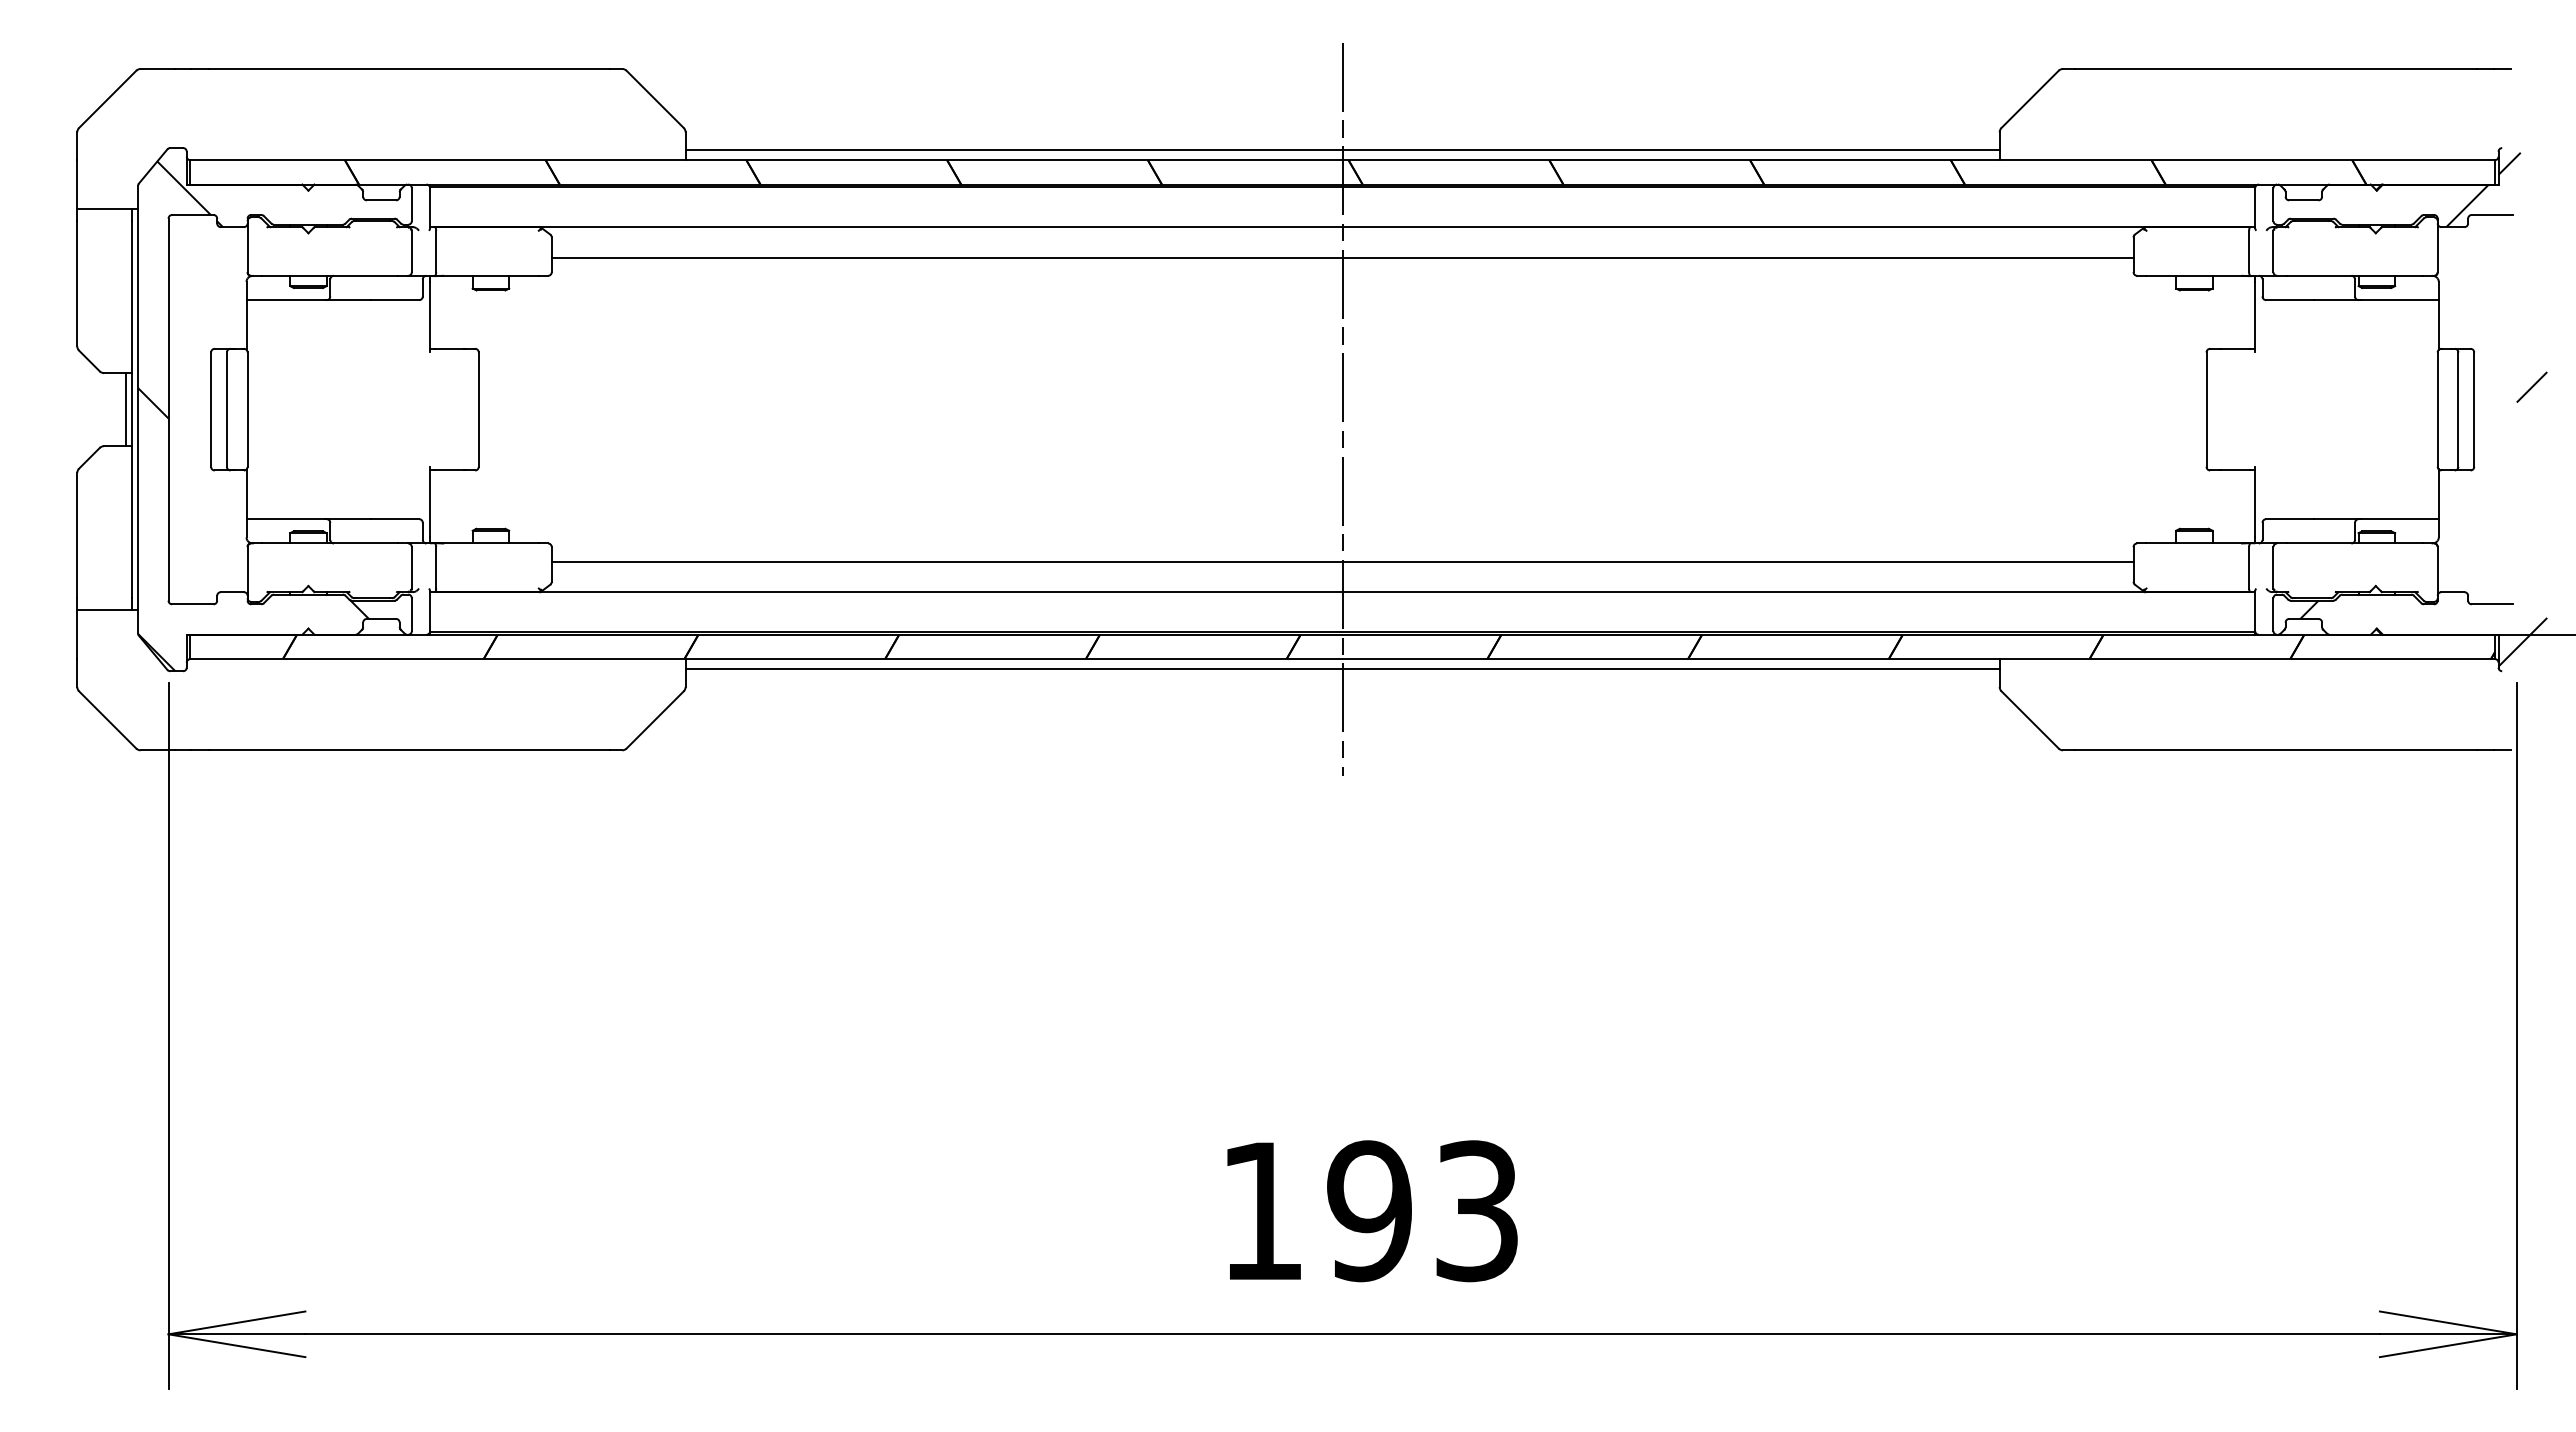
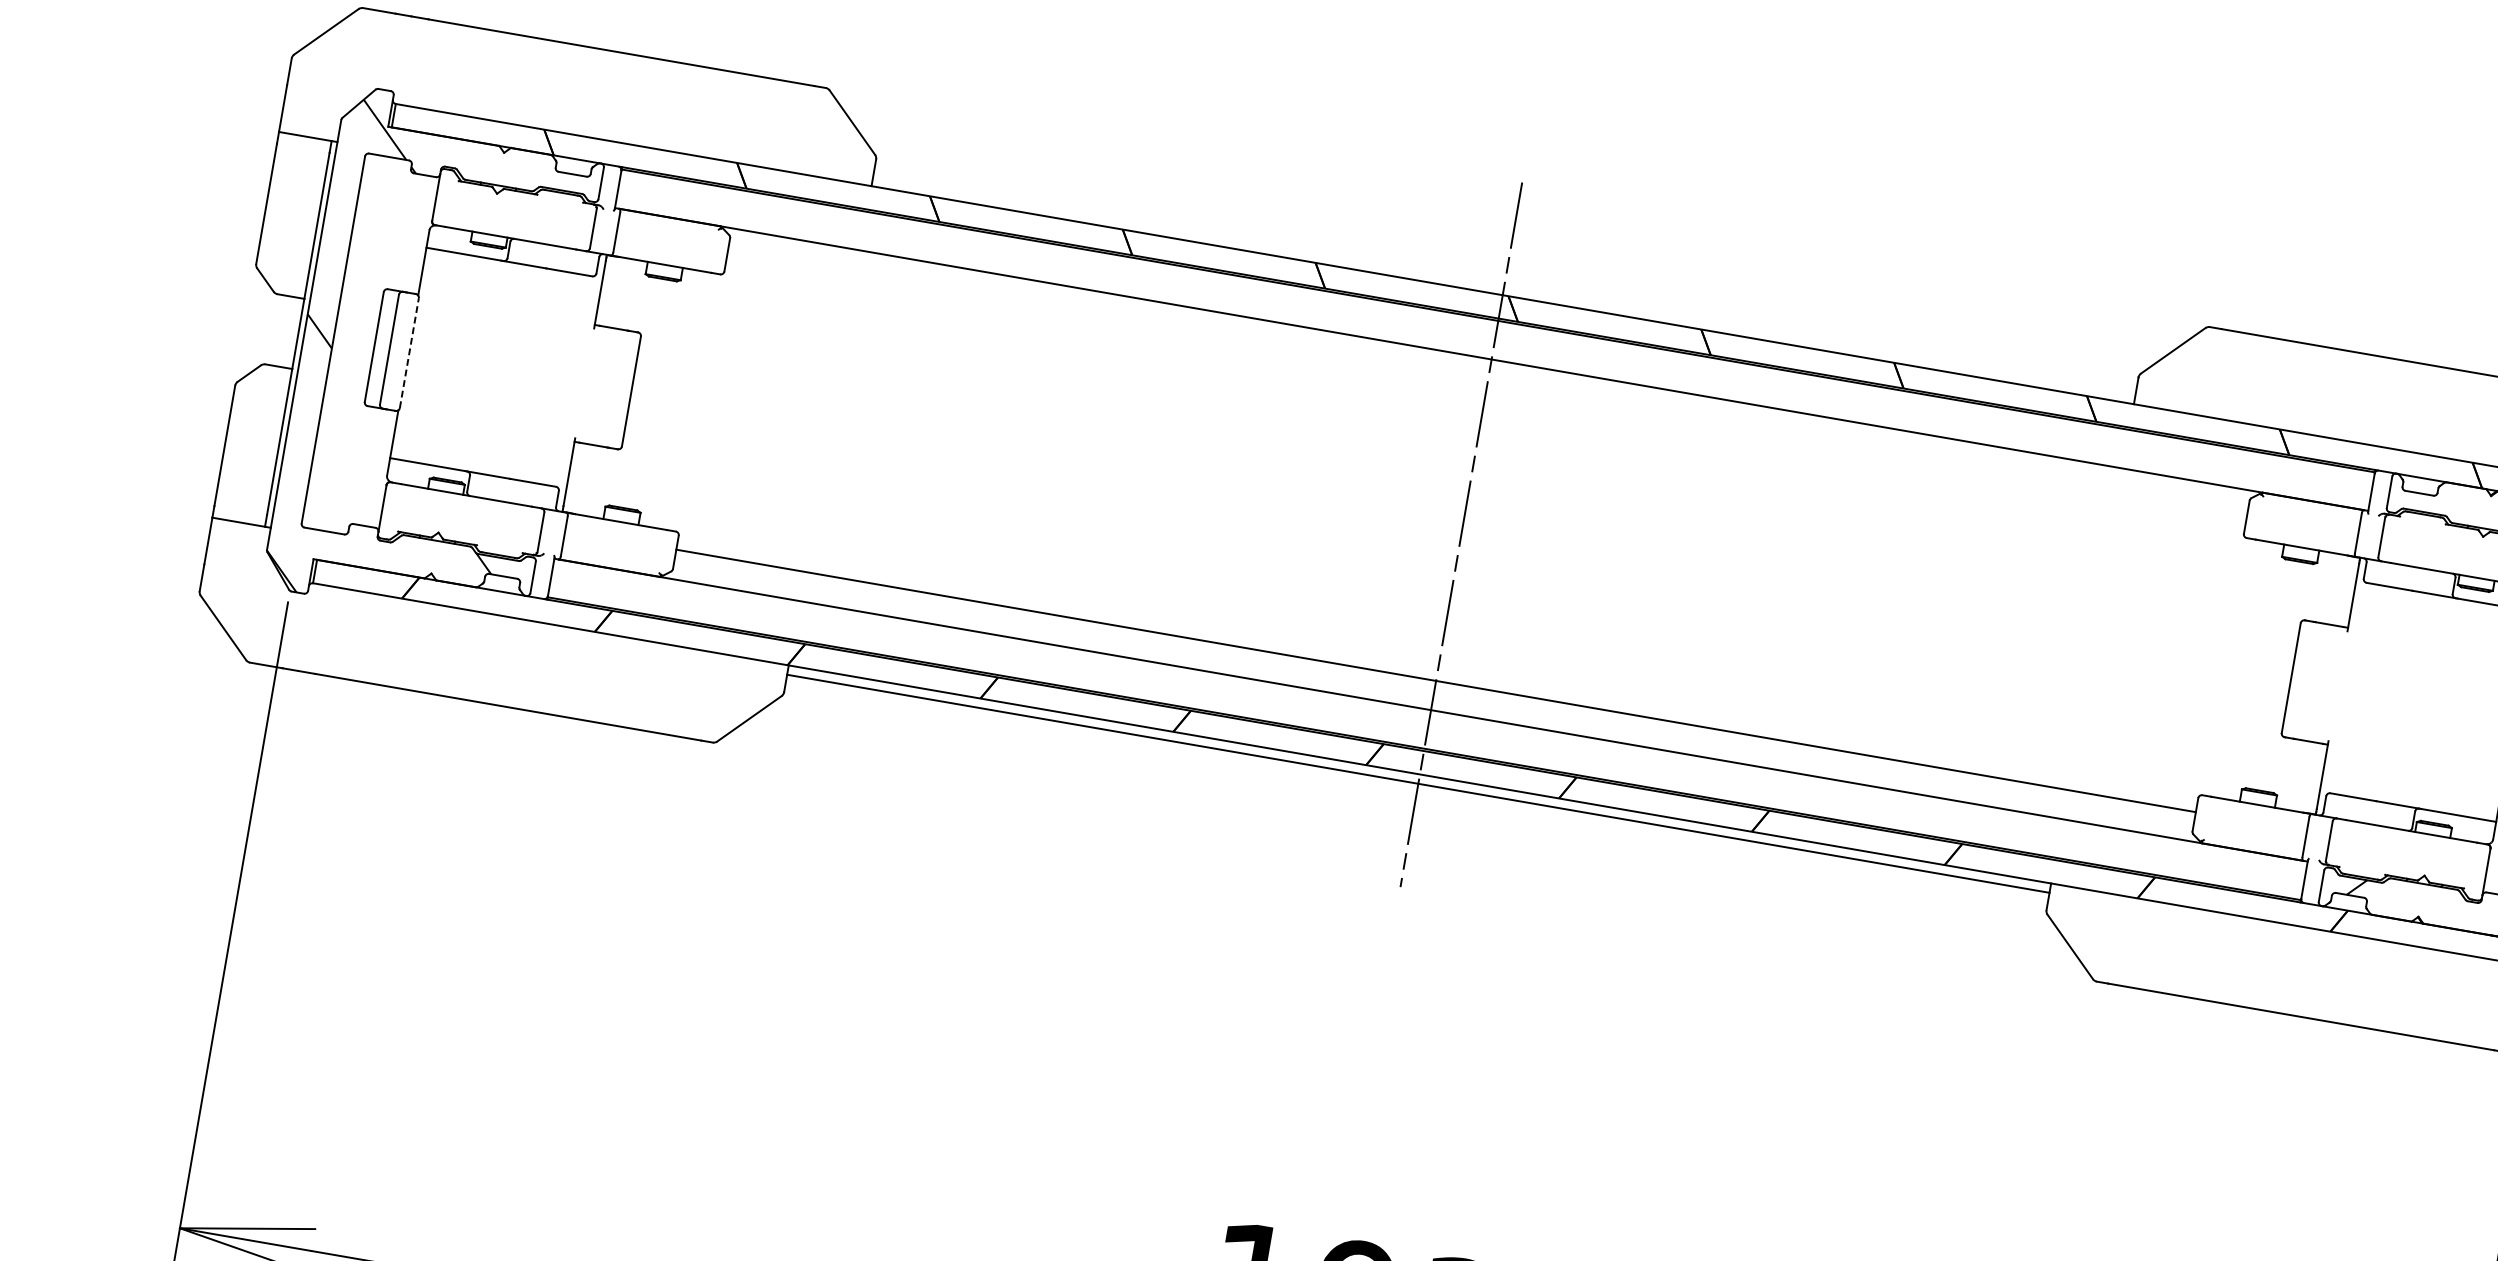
line: (1342, 150) -> (1504, 285), removed
line: (1342, 257) -> (1486, 388), removed
line: (125, 409) -> (292, 332), removed
line: (247, 409) -> (409, 352), solid -> dashed

